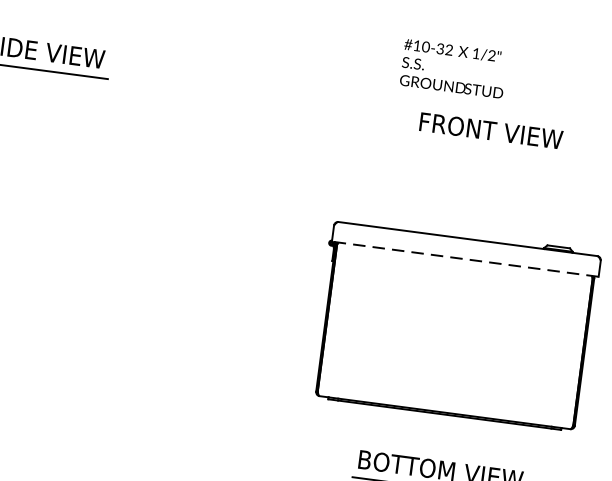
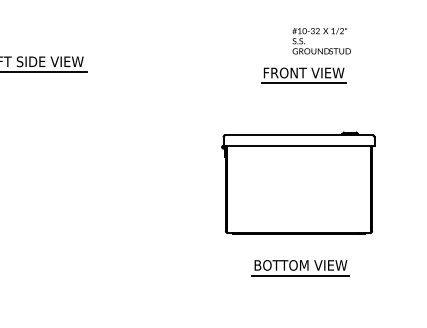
text: (453, 69) -> (321, 41), moved
line: (487, 149) -> (303, 83), added
line: (464, 259) -> (298, 146), dashed -> solid

